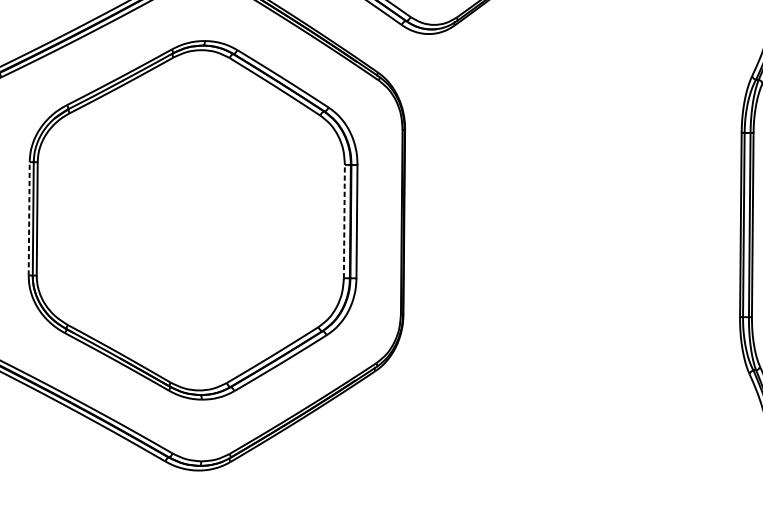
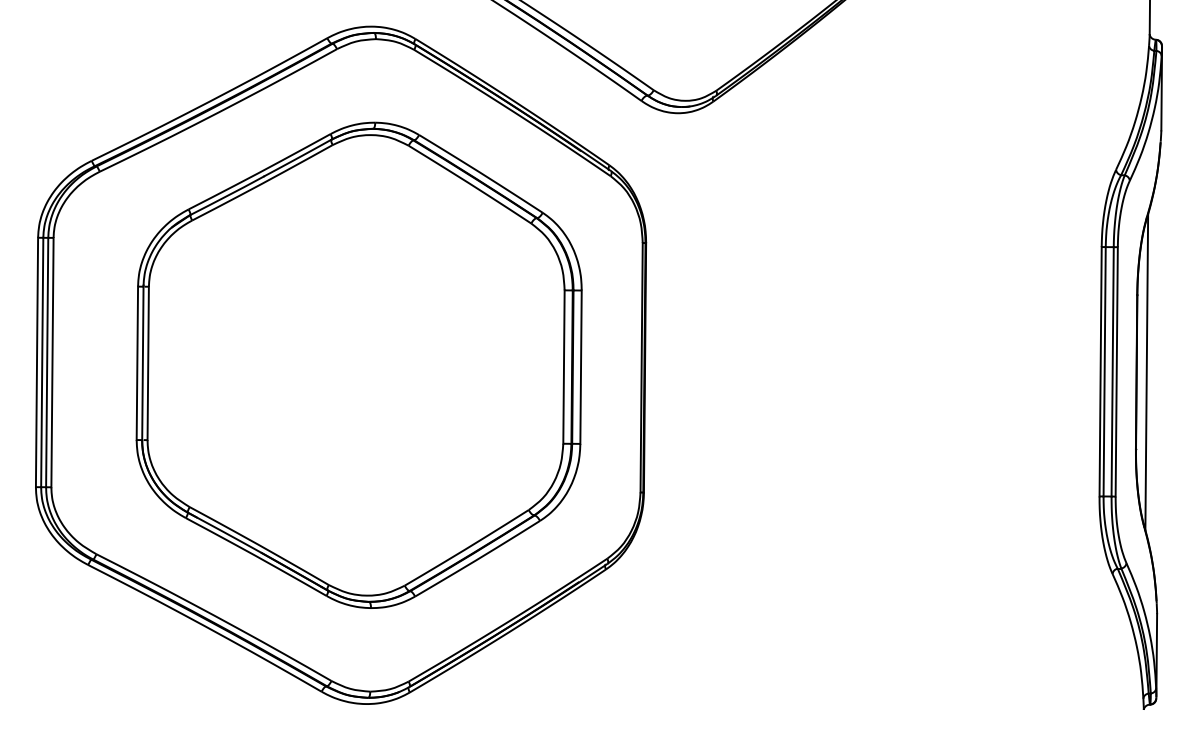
line: (29, 218) -> (137, 363), dashed -> solid
line: (344, 221) -> (563, 367), dashed -> solid

